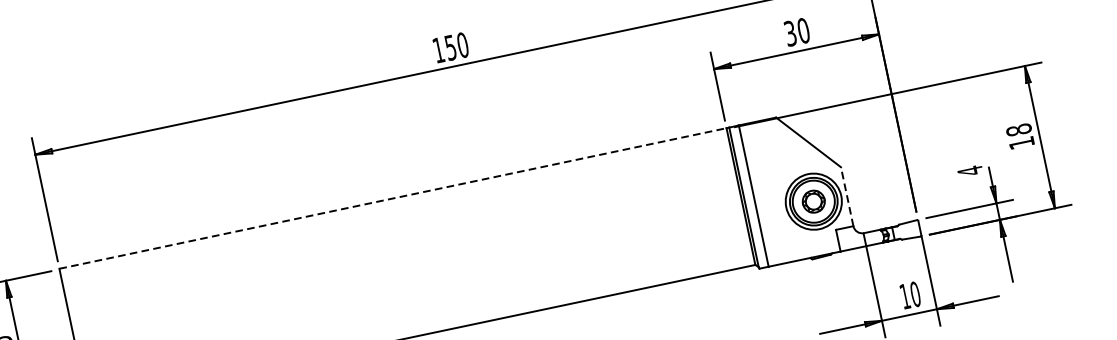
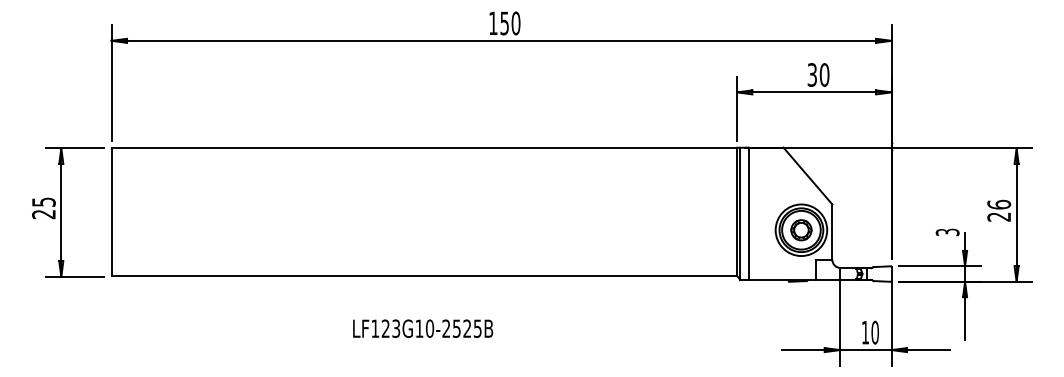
text: (1020, 136) -> (999, 210), 18 -> 26
text: (970, 171) -> (947, 232), 4 -> 3
line: (847, 197) -> (832, 232), dashed -> solid
line: (393, 198) -> (424, 147), dashed -> solid

